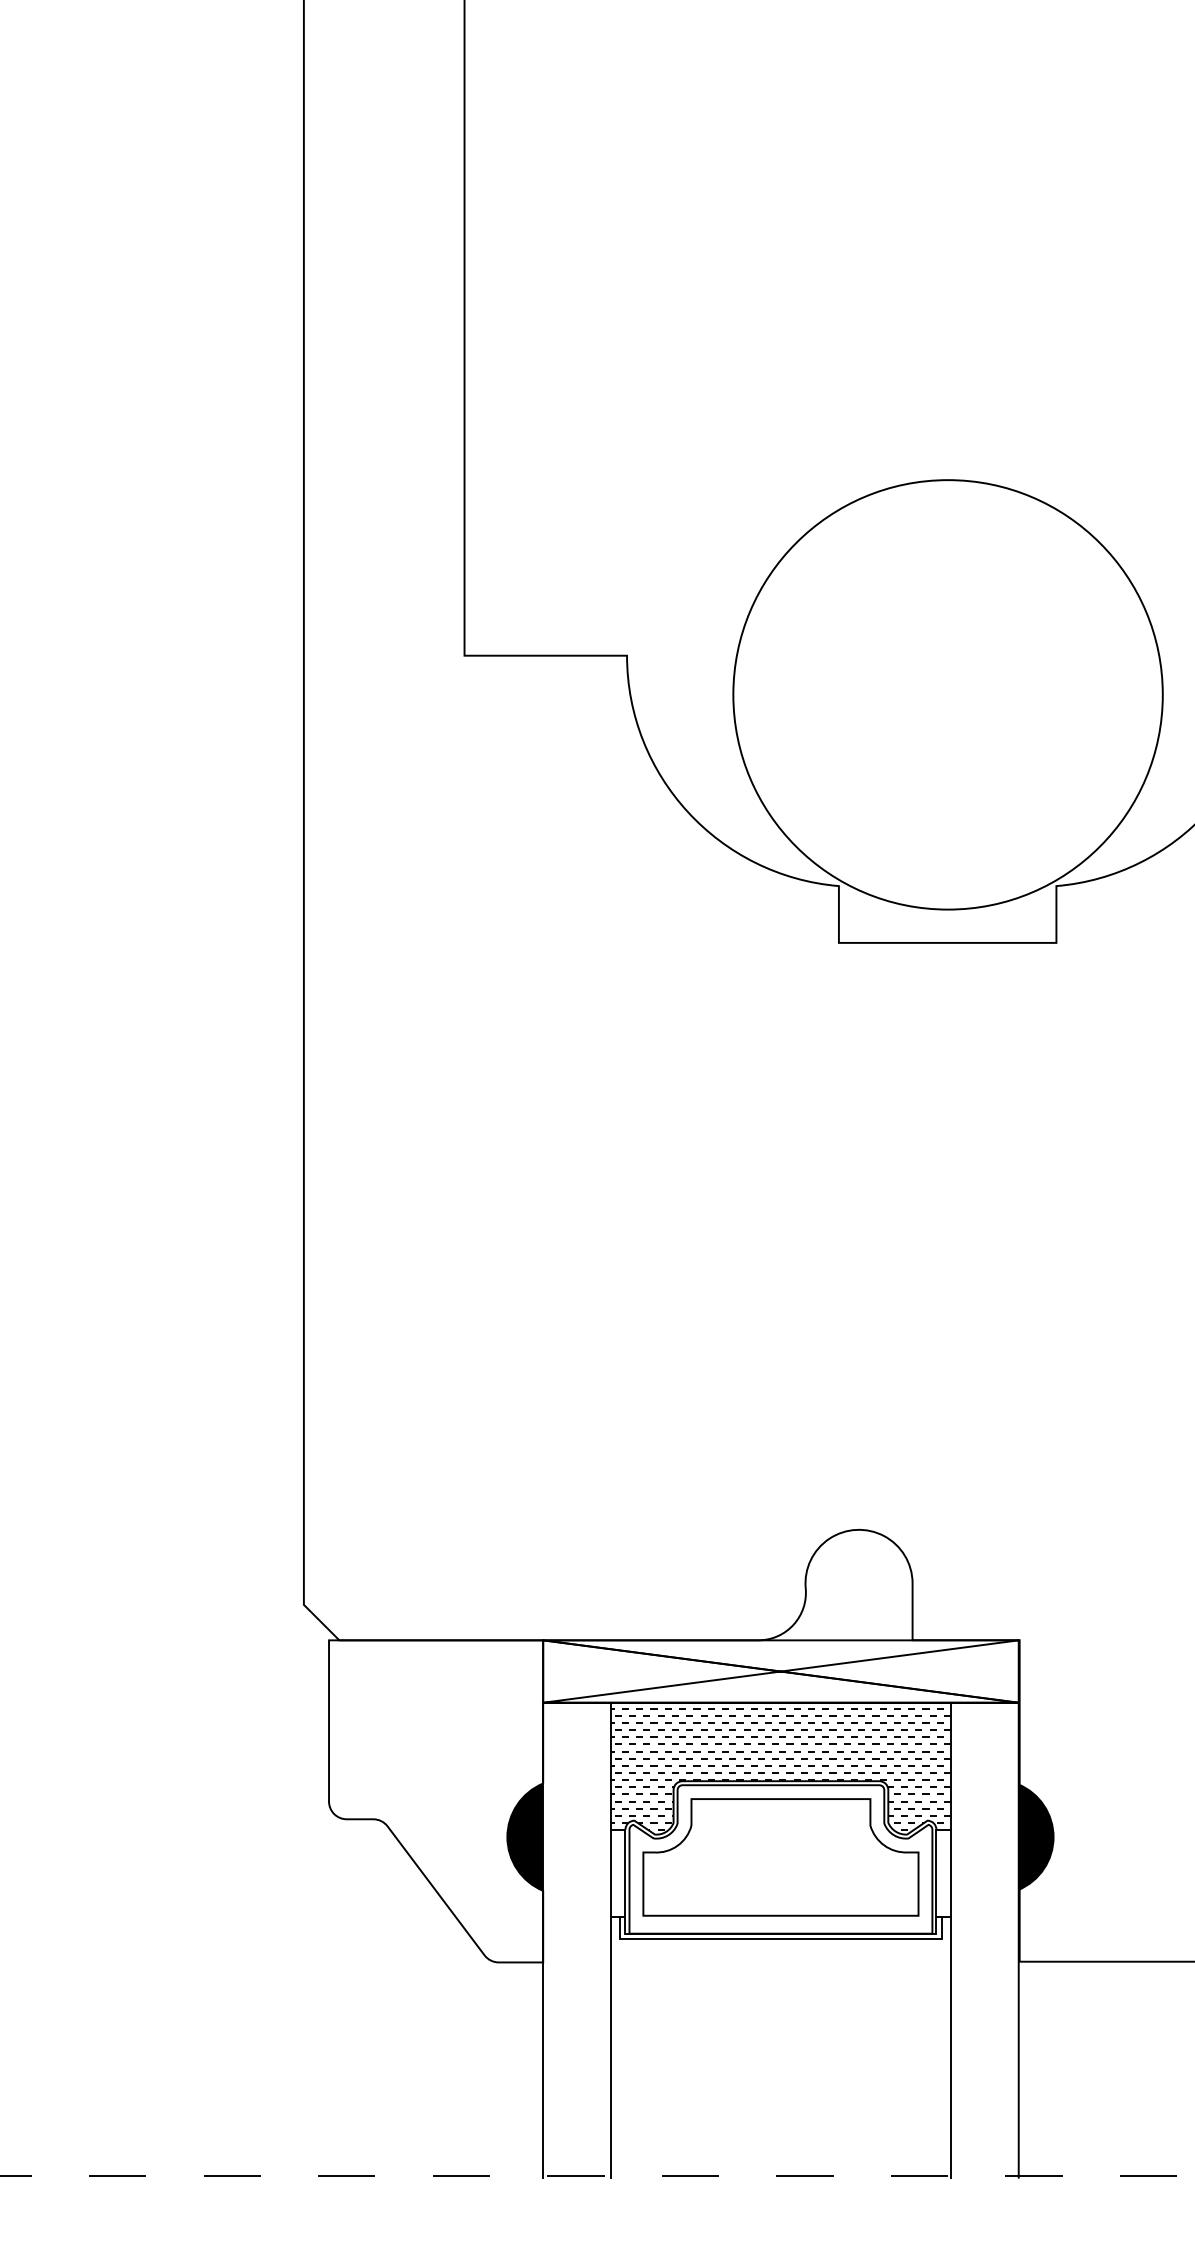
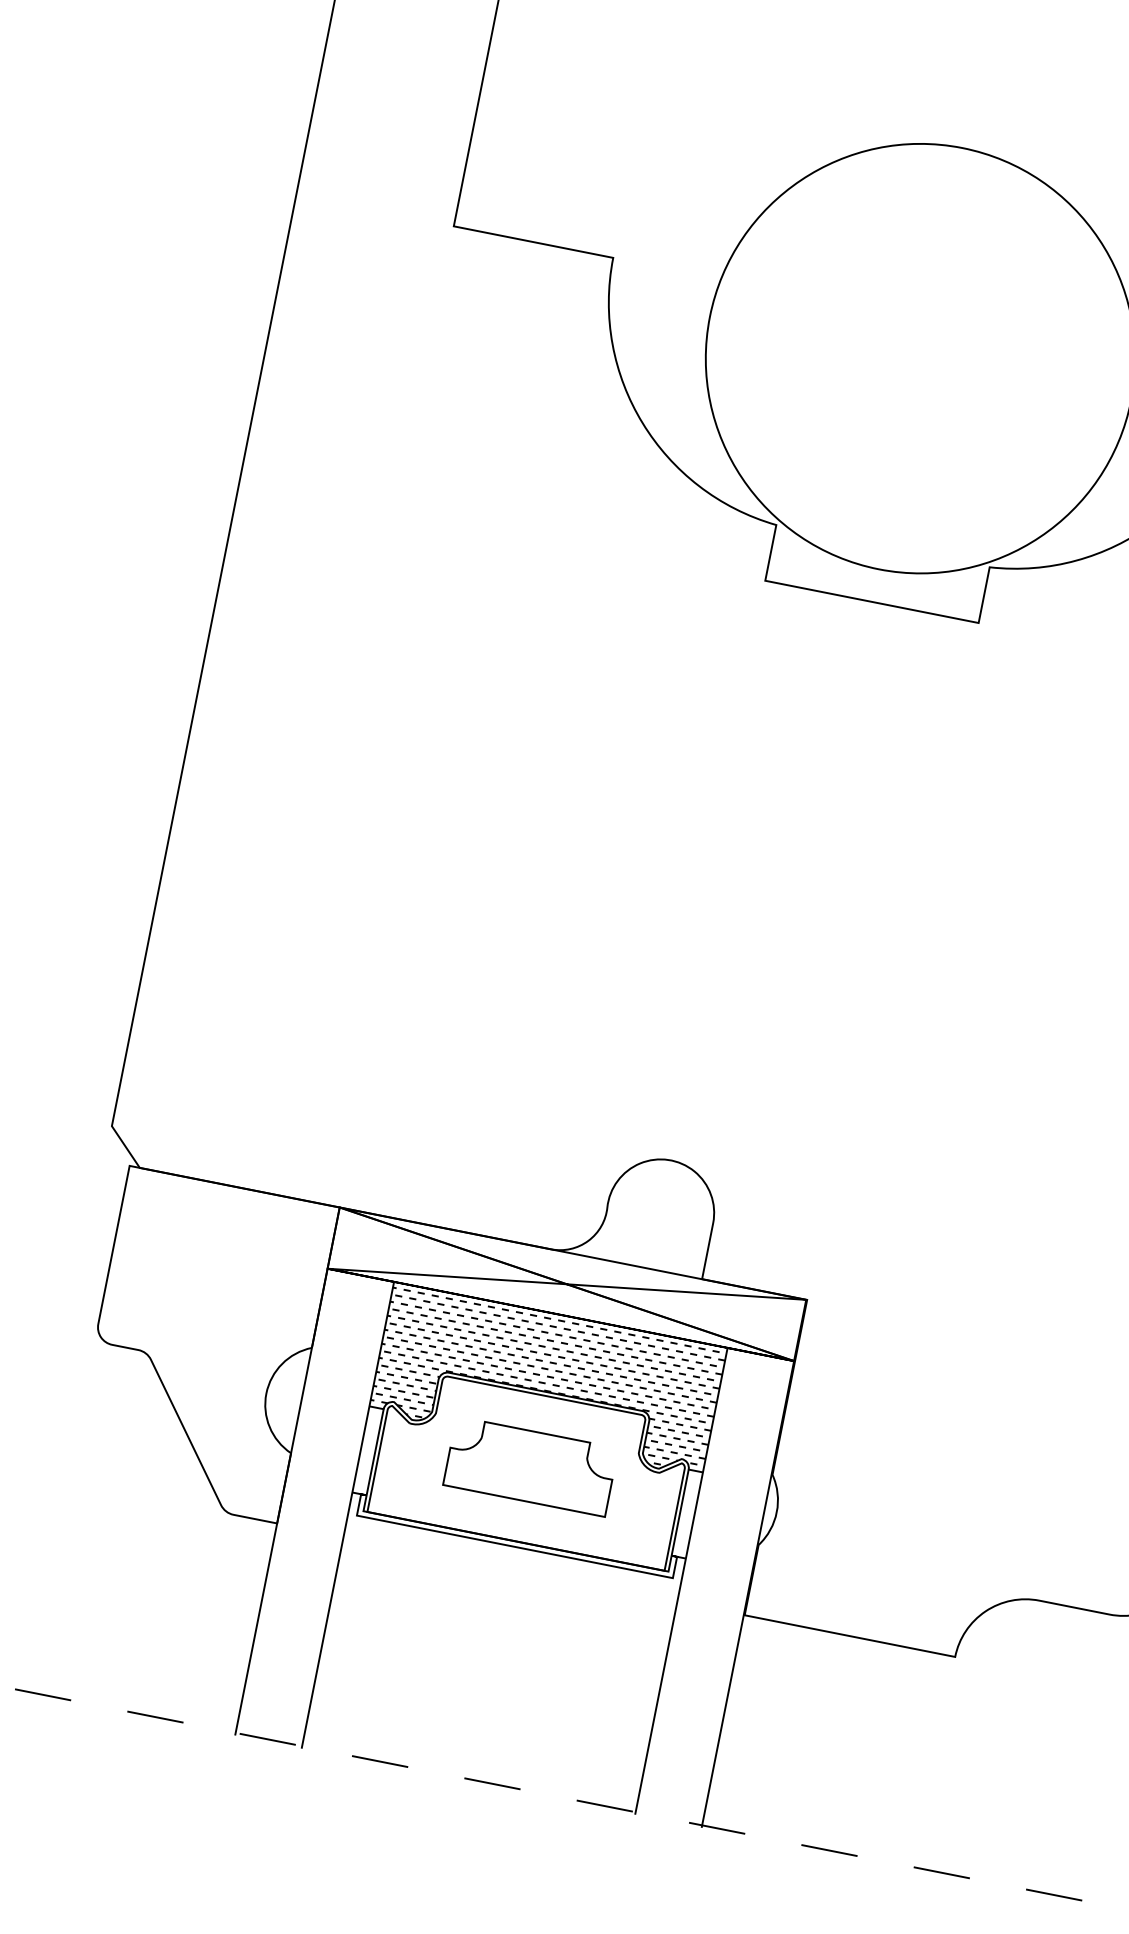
fill: (525, 1836) -> (284, 1396), removed
fill: (1036, 1836) -> (785, 1495), removed
part: (780, 1857) -> (530, 1466), size x0.6

